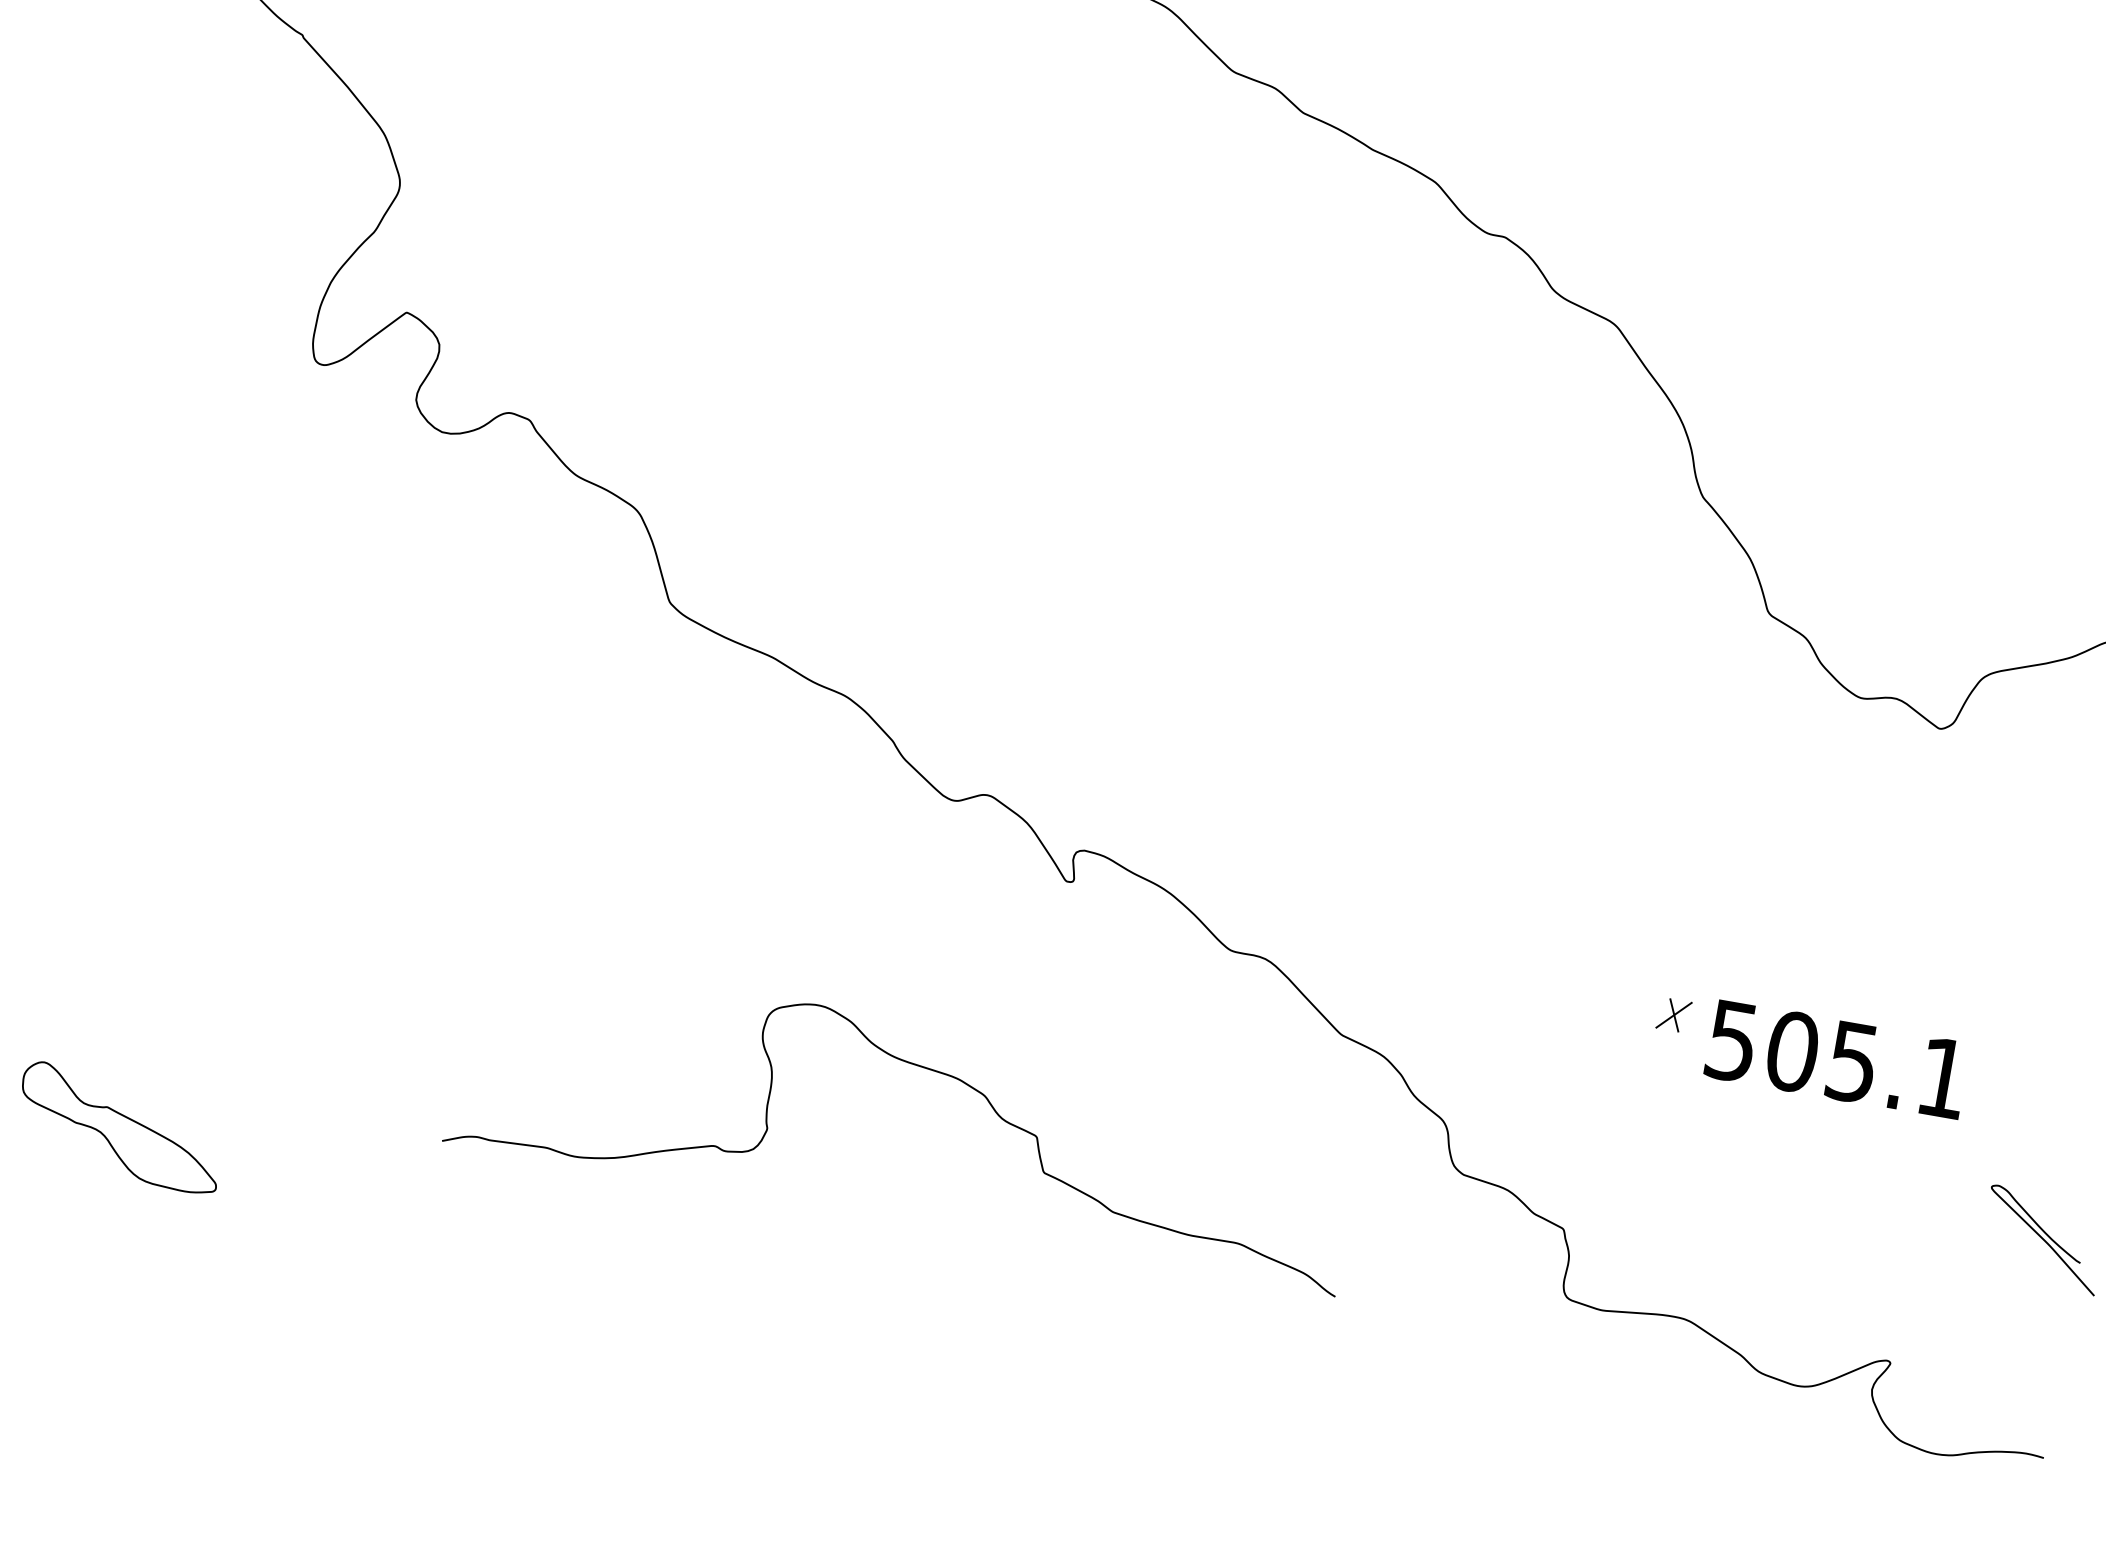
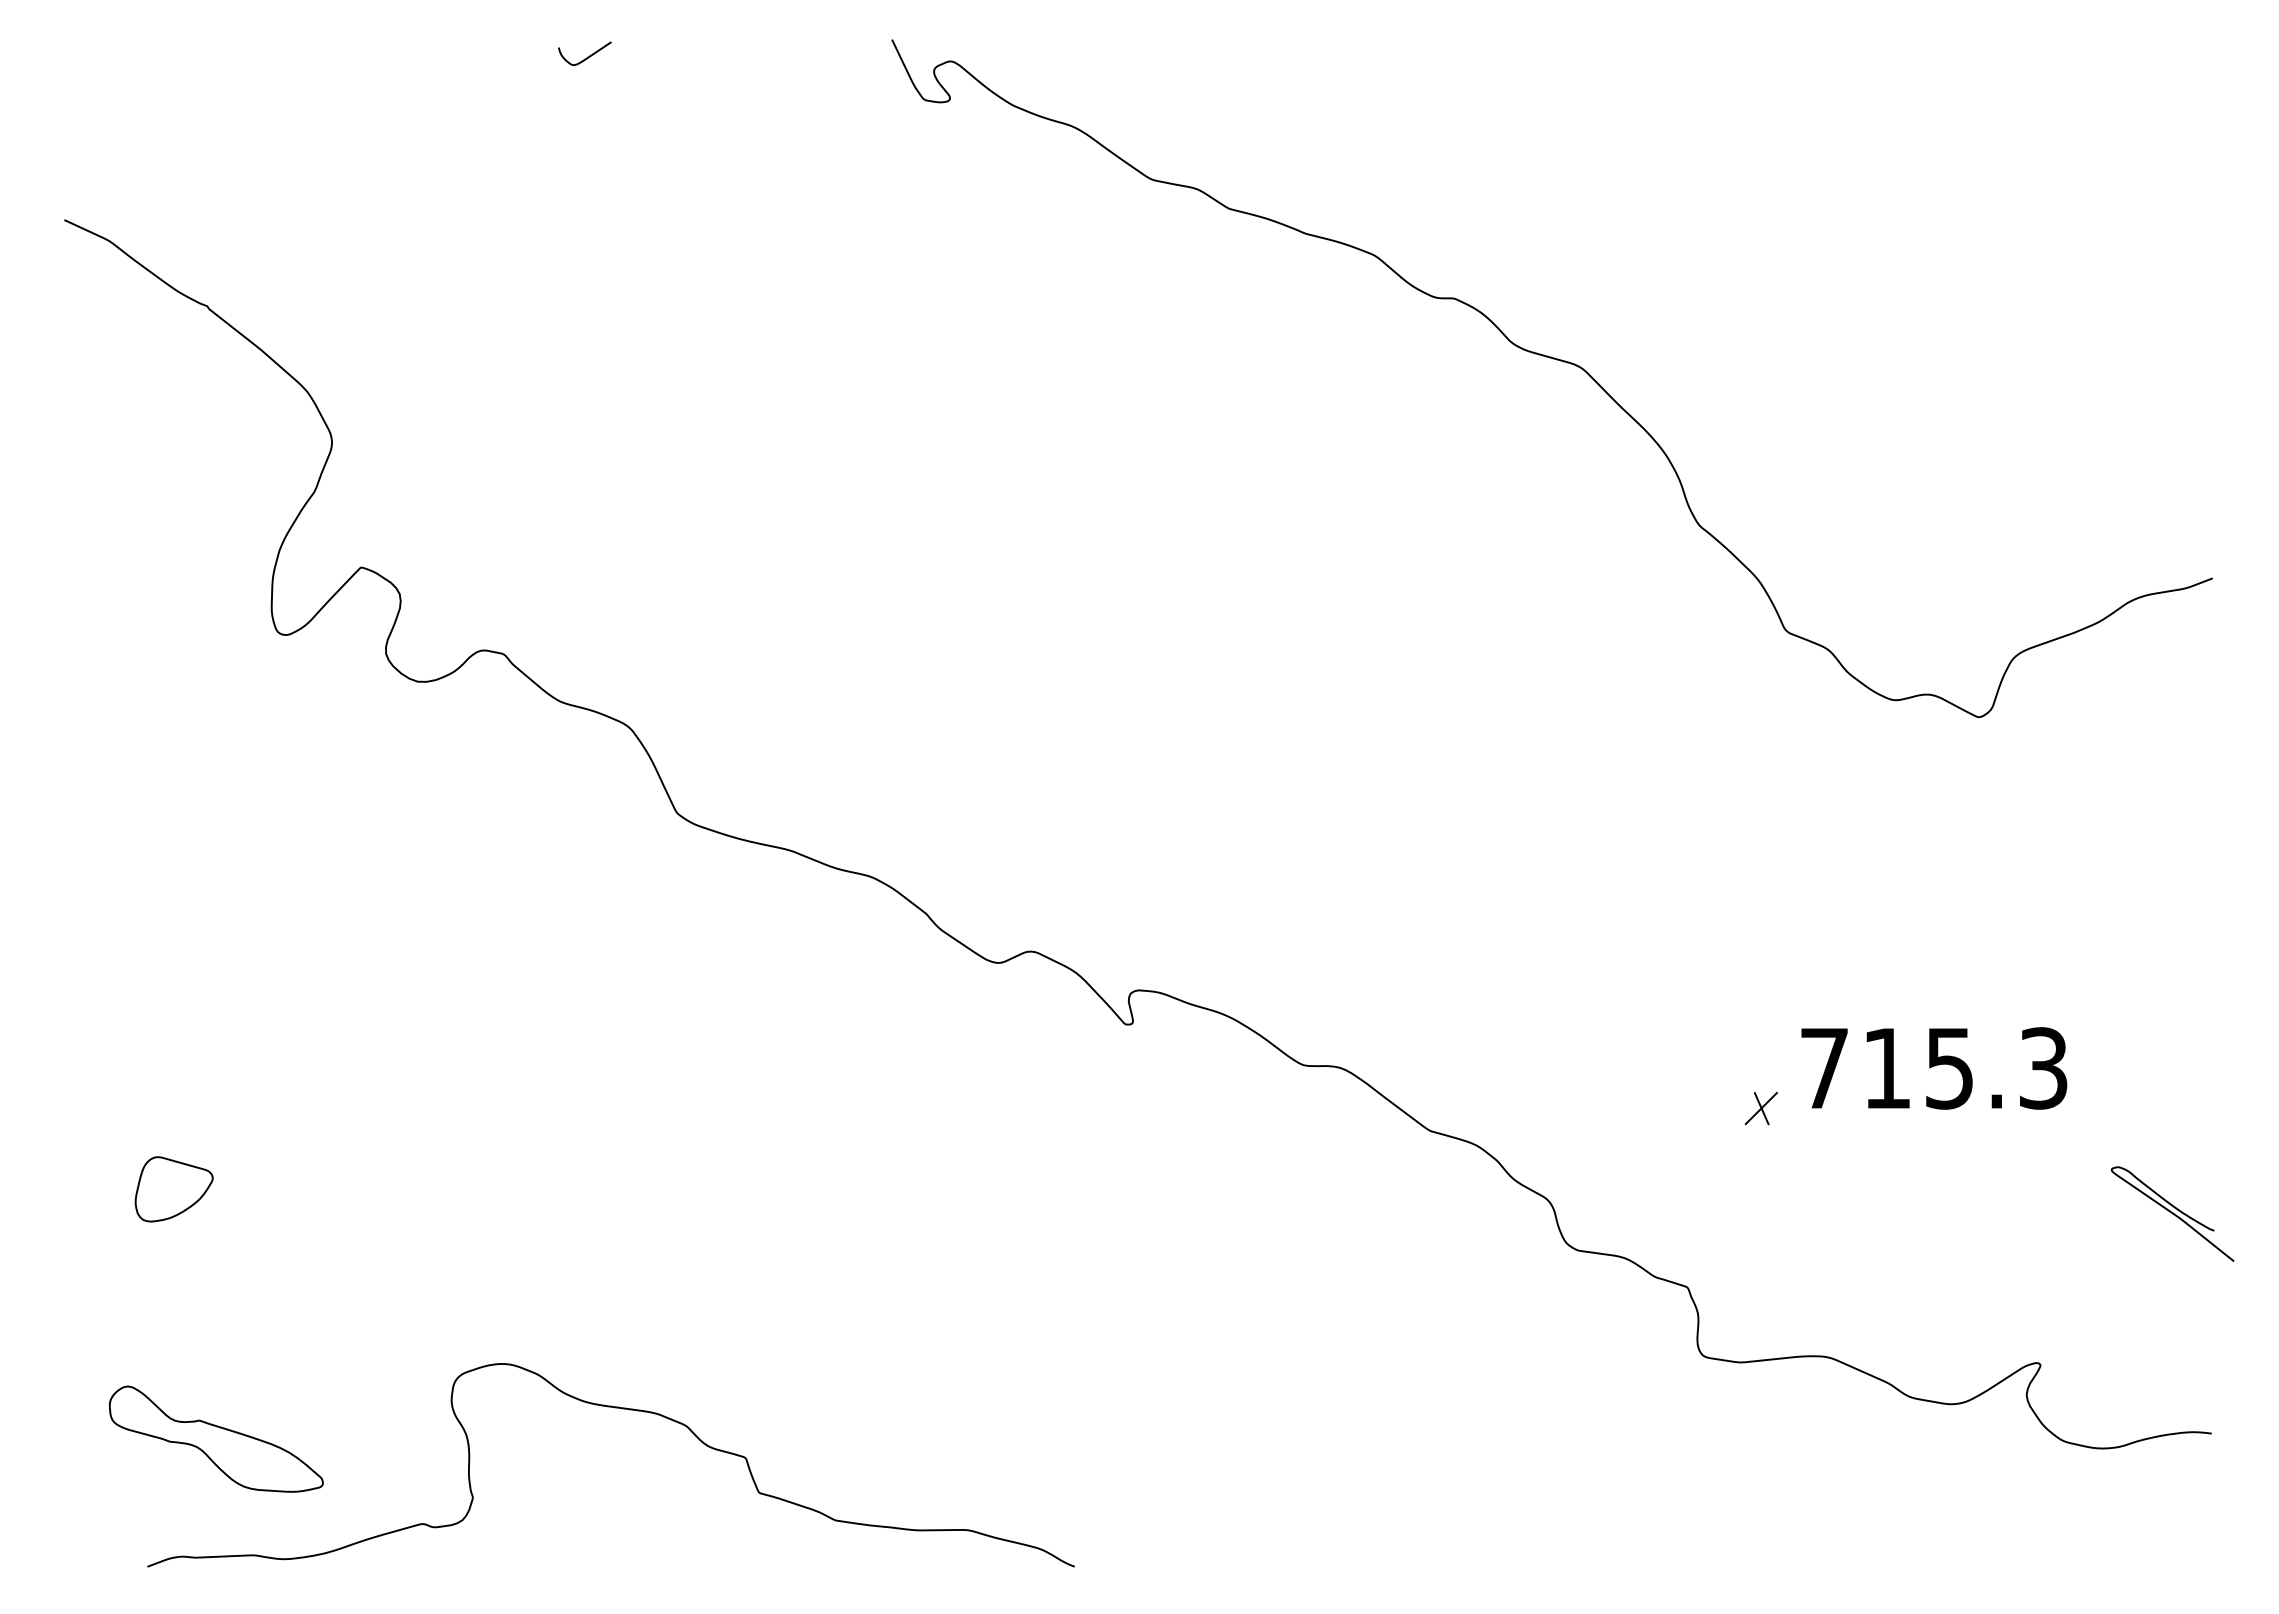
part: (121, 880) -> (173, 1189), added
part: (1673, 1015) -> (1760, 1108), moved
text: (1838, 1059) -> (1934, 1068), 505.1 -> 715.3
curve: (918, 1067) -> (614, 1408), moved

